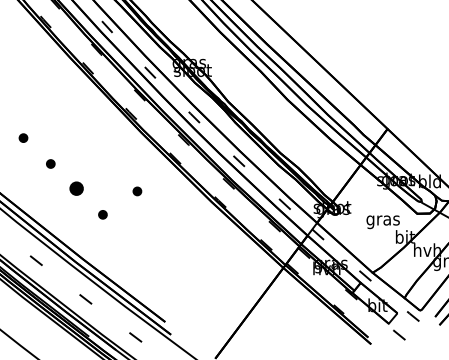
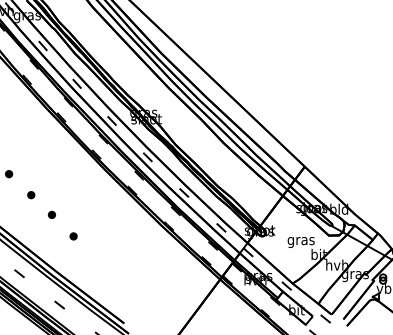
part: (75, 187) -> (51, 214), size x0.62
part: (137, 191) -> (101, 217), removed

